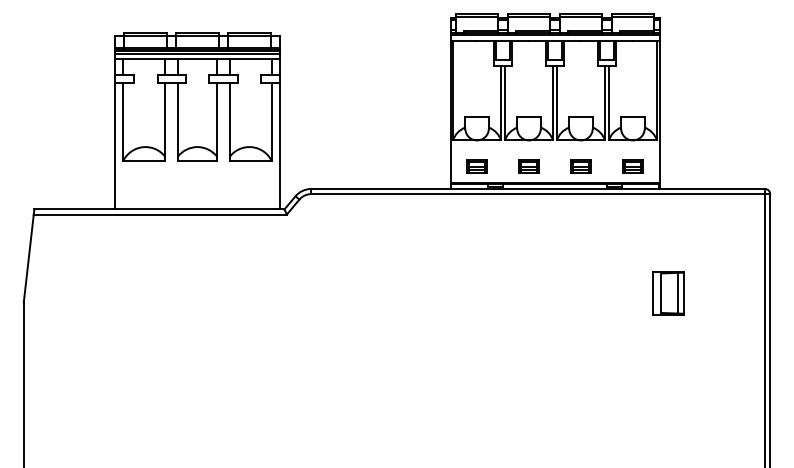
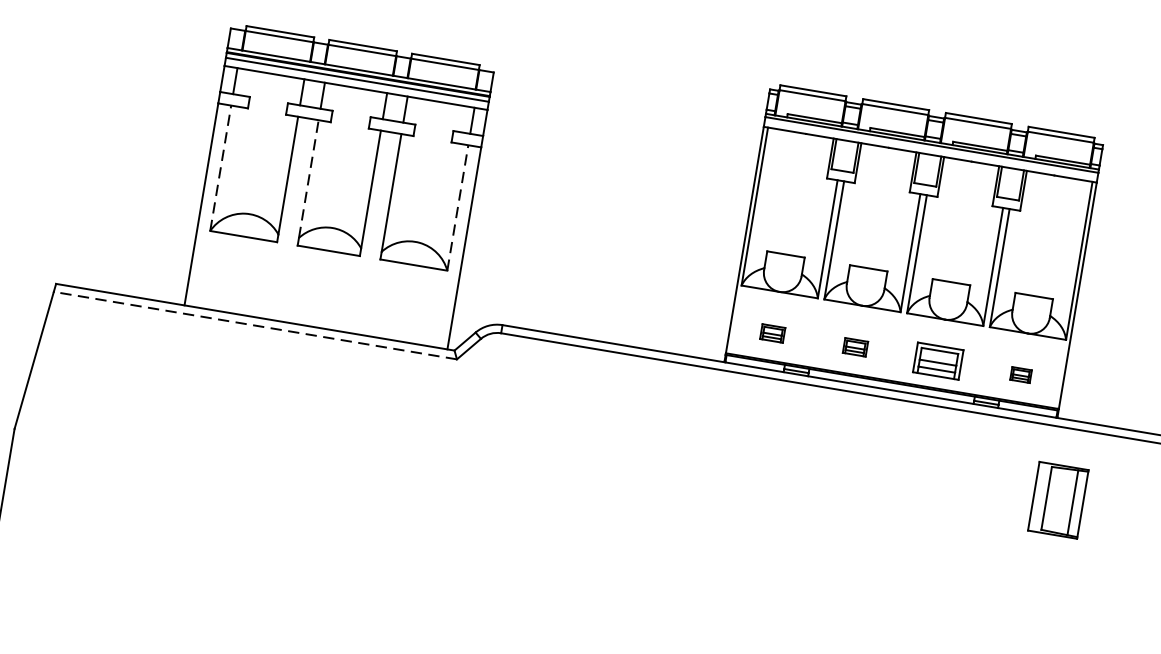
line: (177, 119) -> (308, 178), solid -> dashed
line: (123, 121) -> (221, 167), solid -> dashed
line: (271, 121) -> (457, 207), solid -> dashed
part: (476, 166) -> (771, 333), size x0.7
part: (528, 166) -> (854, 347), size x0.7
part: (580, 166) -> (937, 361), size x1.4
part: (632, 166) -> (1020, 374), size x0.6
line: (160, 214) -> (255, 325), solid -> dashed
part: (668, 293) -> (1058, 500), moved

